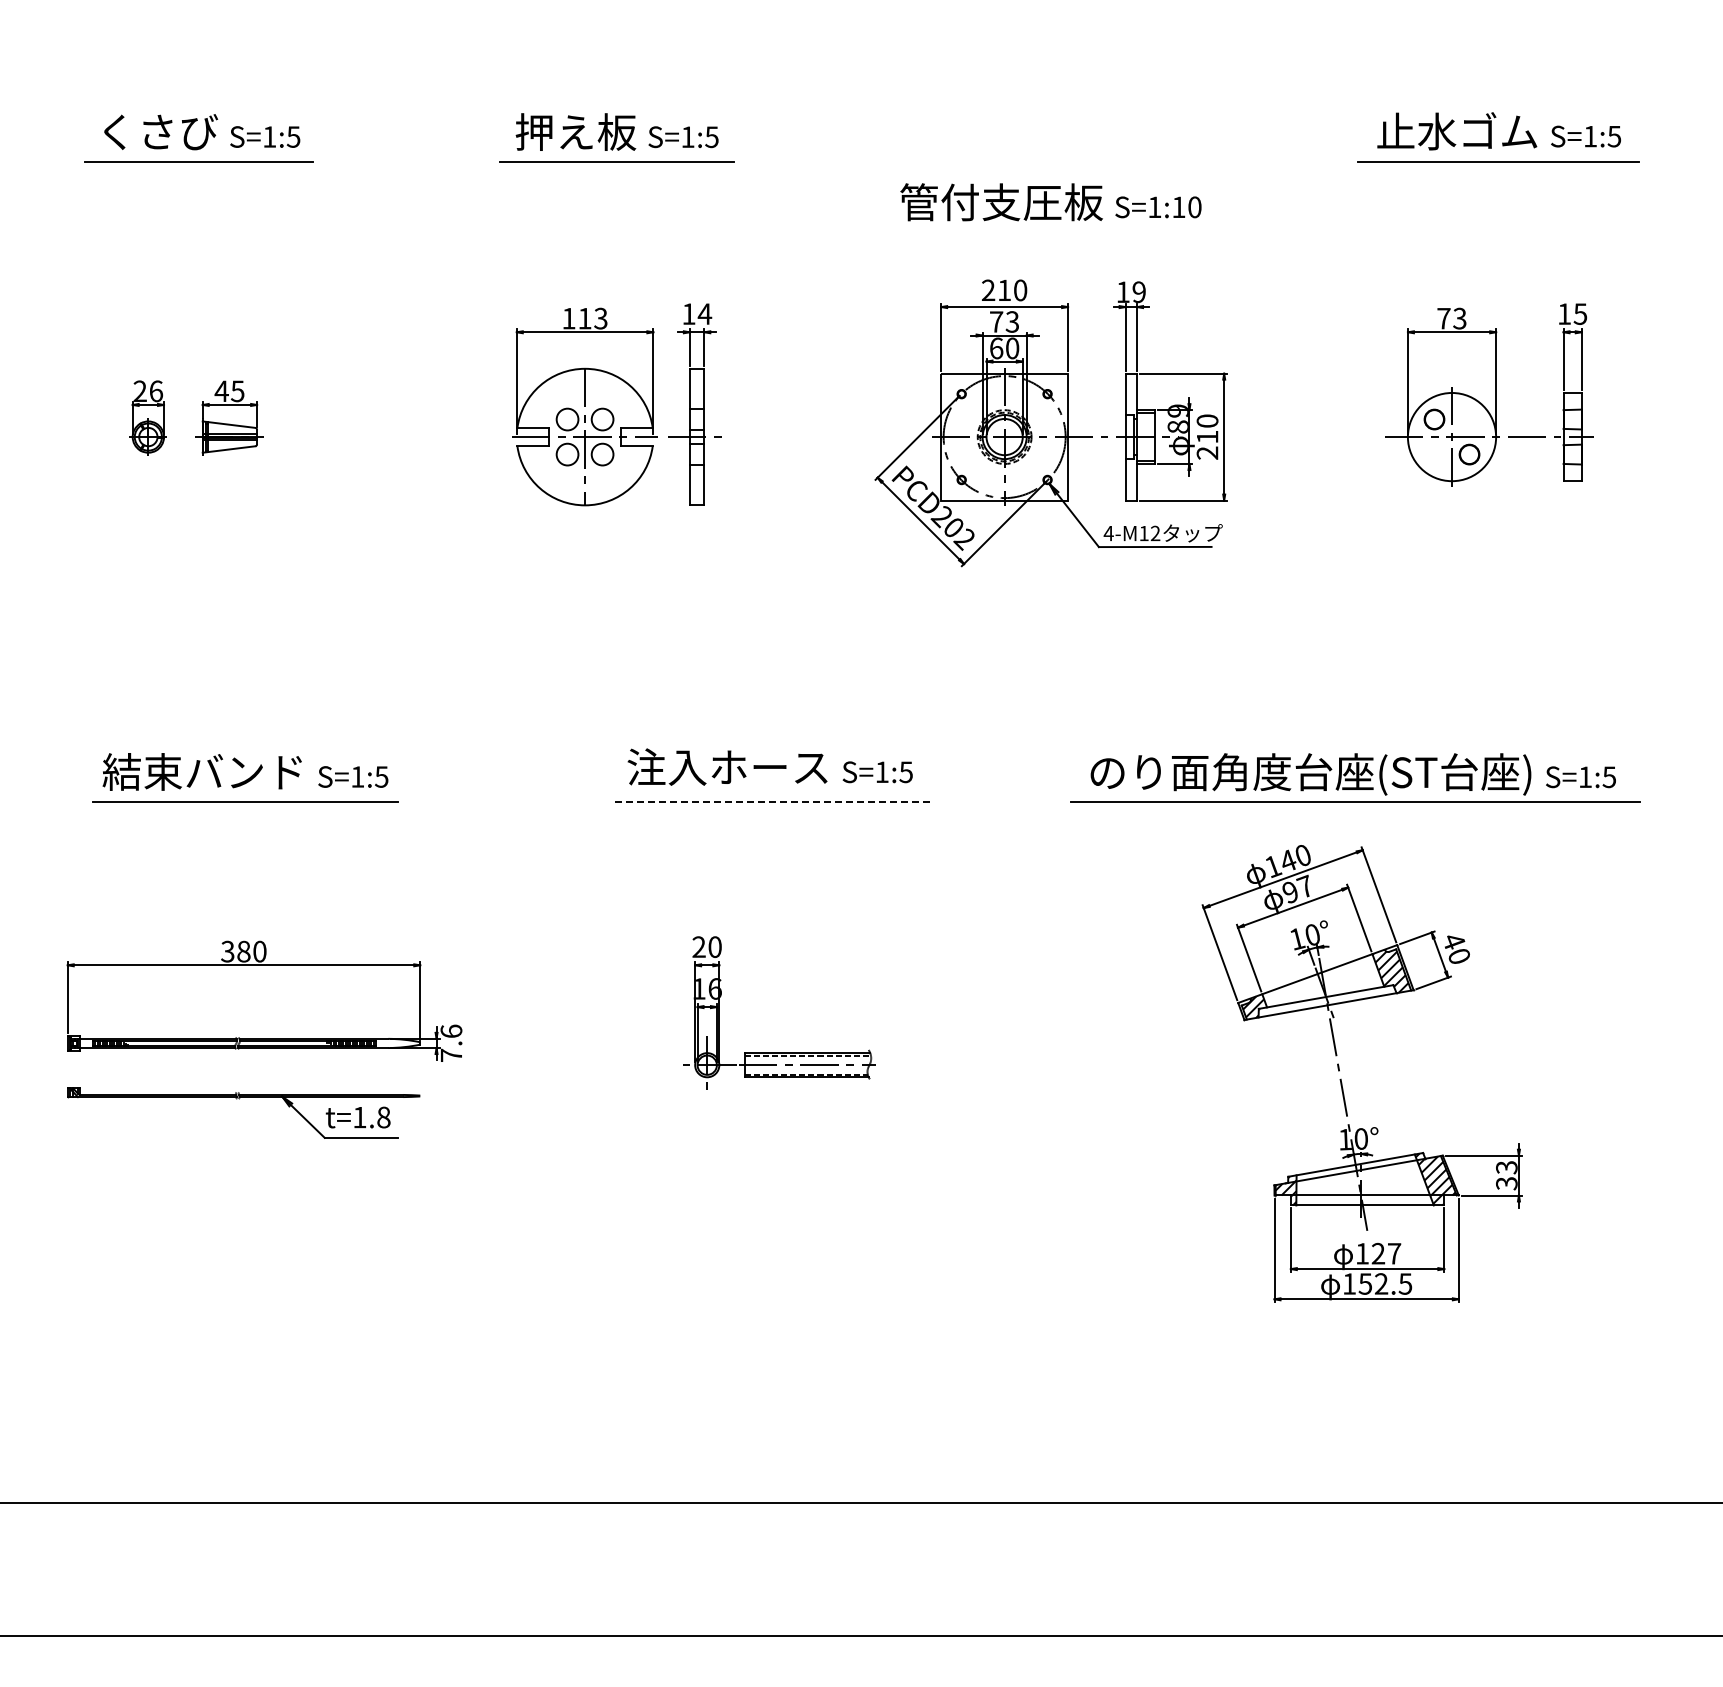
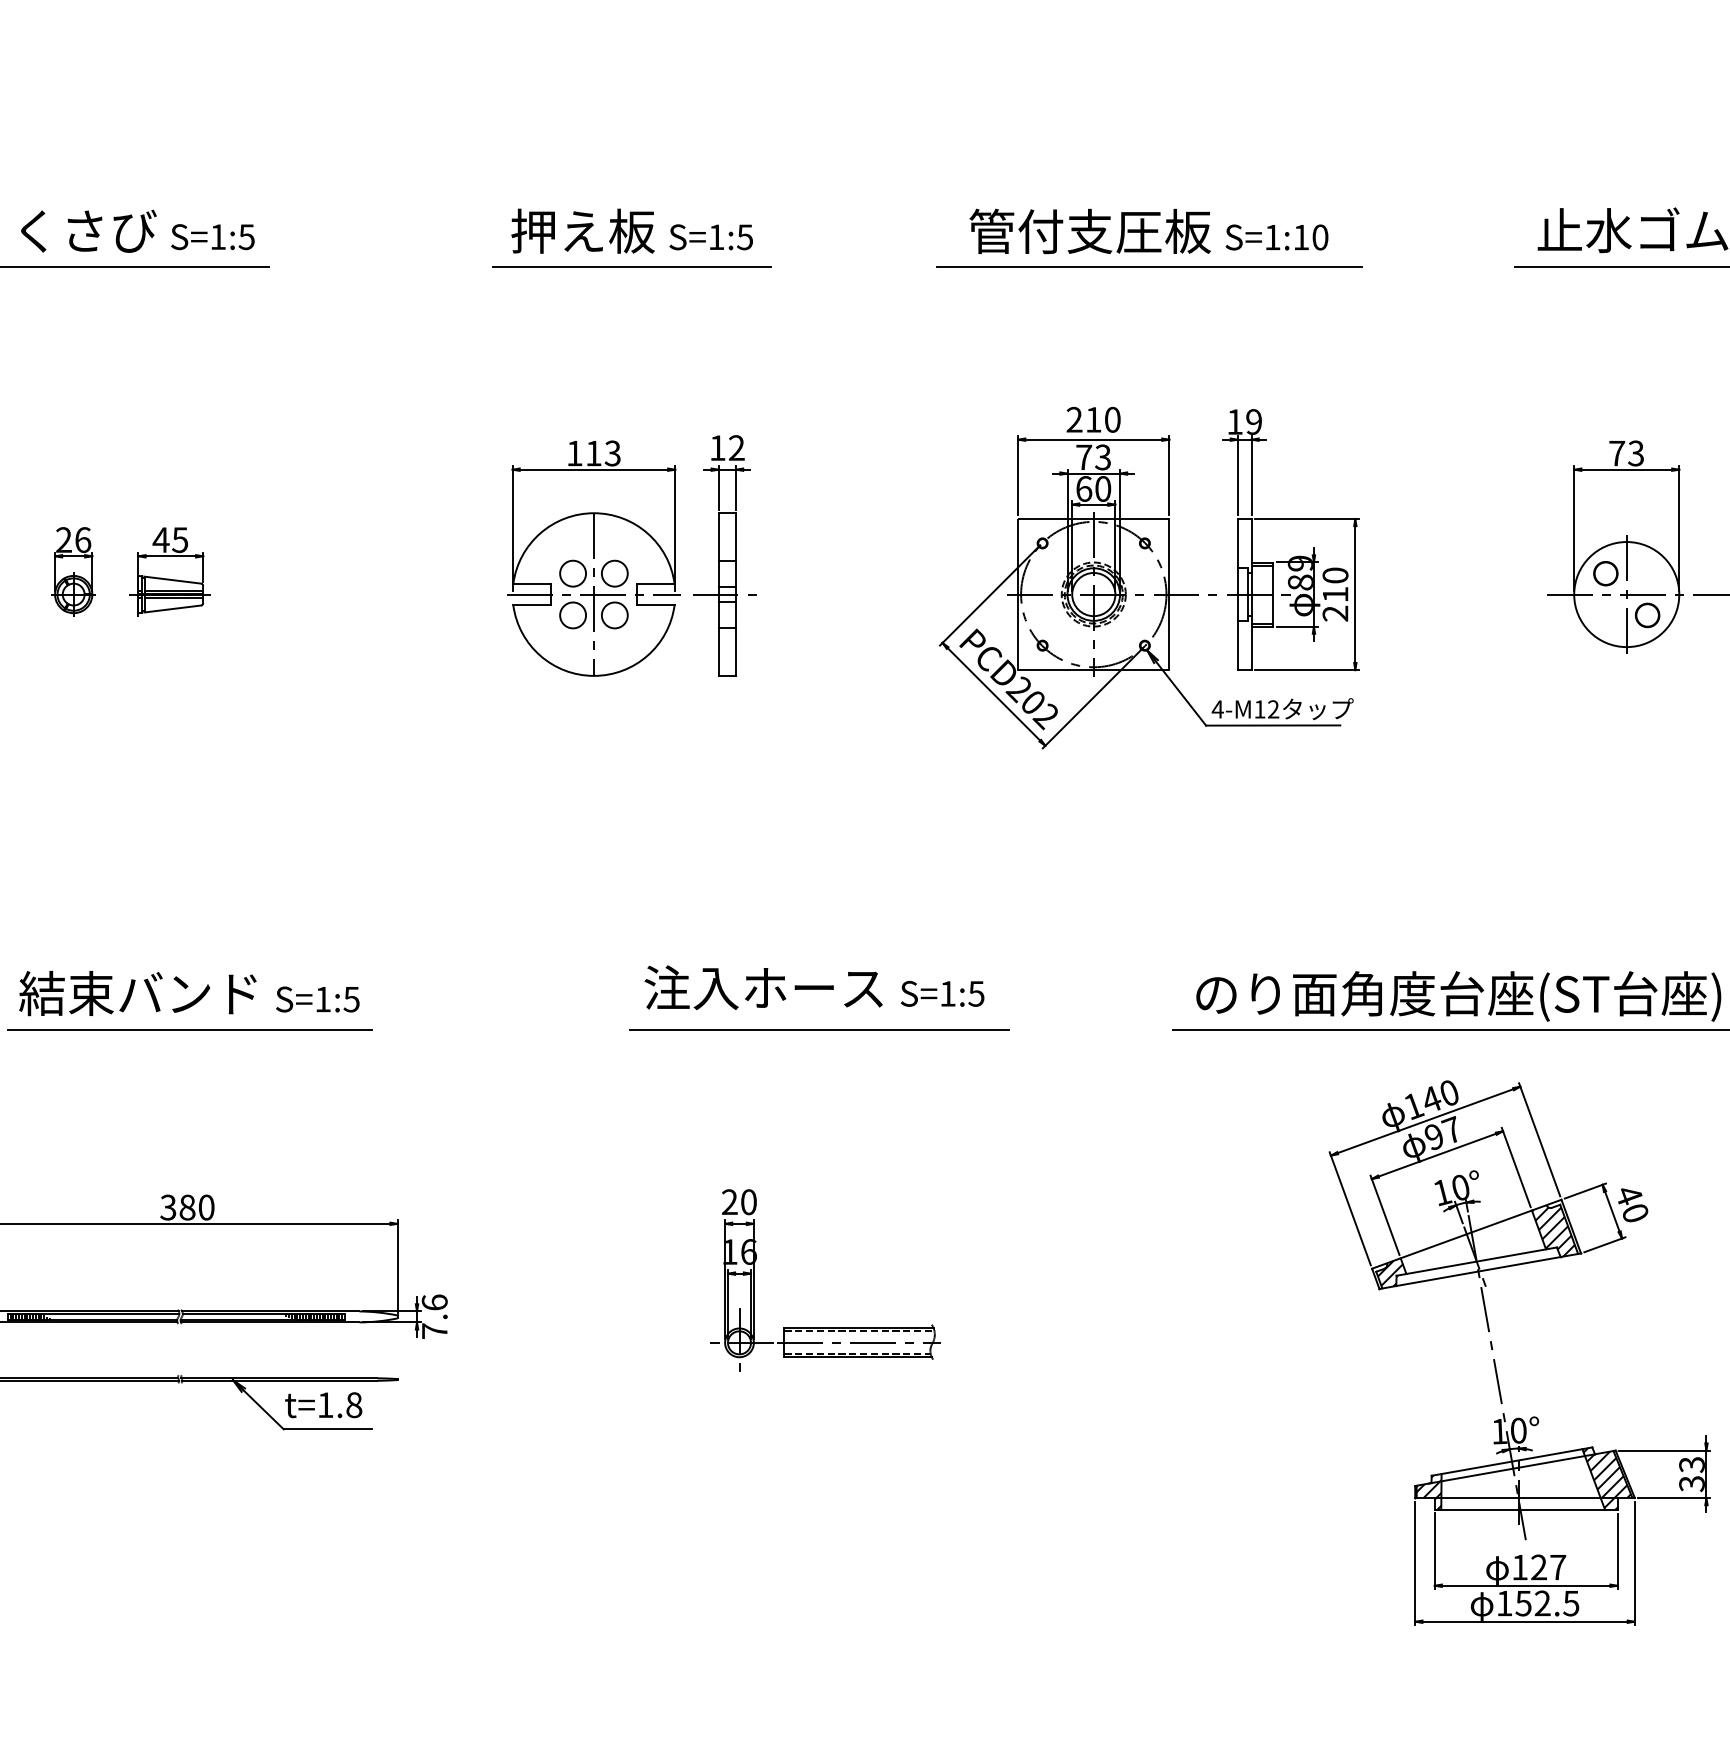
line: (1051, 162) -> (1149, 267), added
text: (1050, 202) -> (1148, 231), moved
text: (704, 313) -> (736, 447), 14 -> 12
line: (774, 802) -> (819, 1029), dashed -> solid

